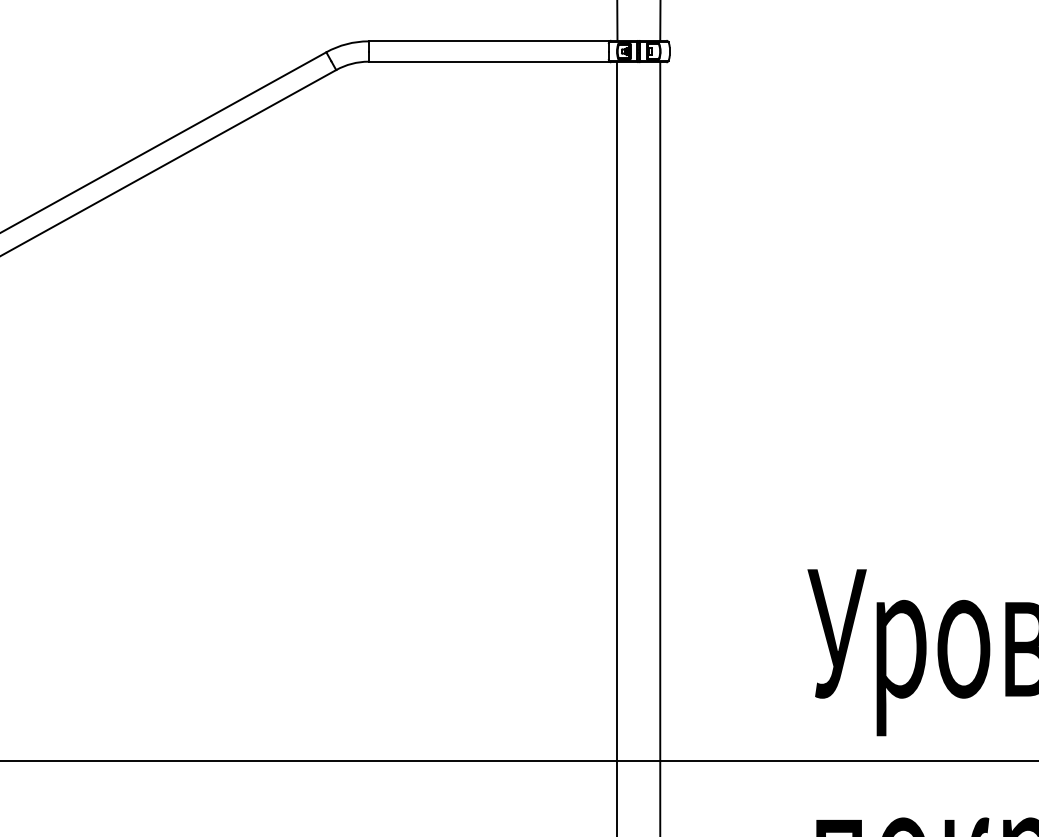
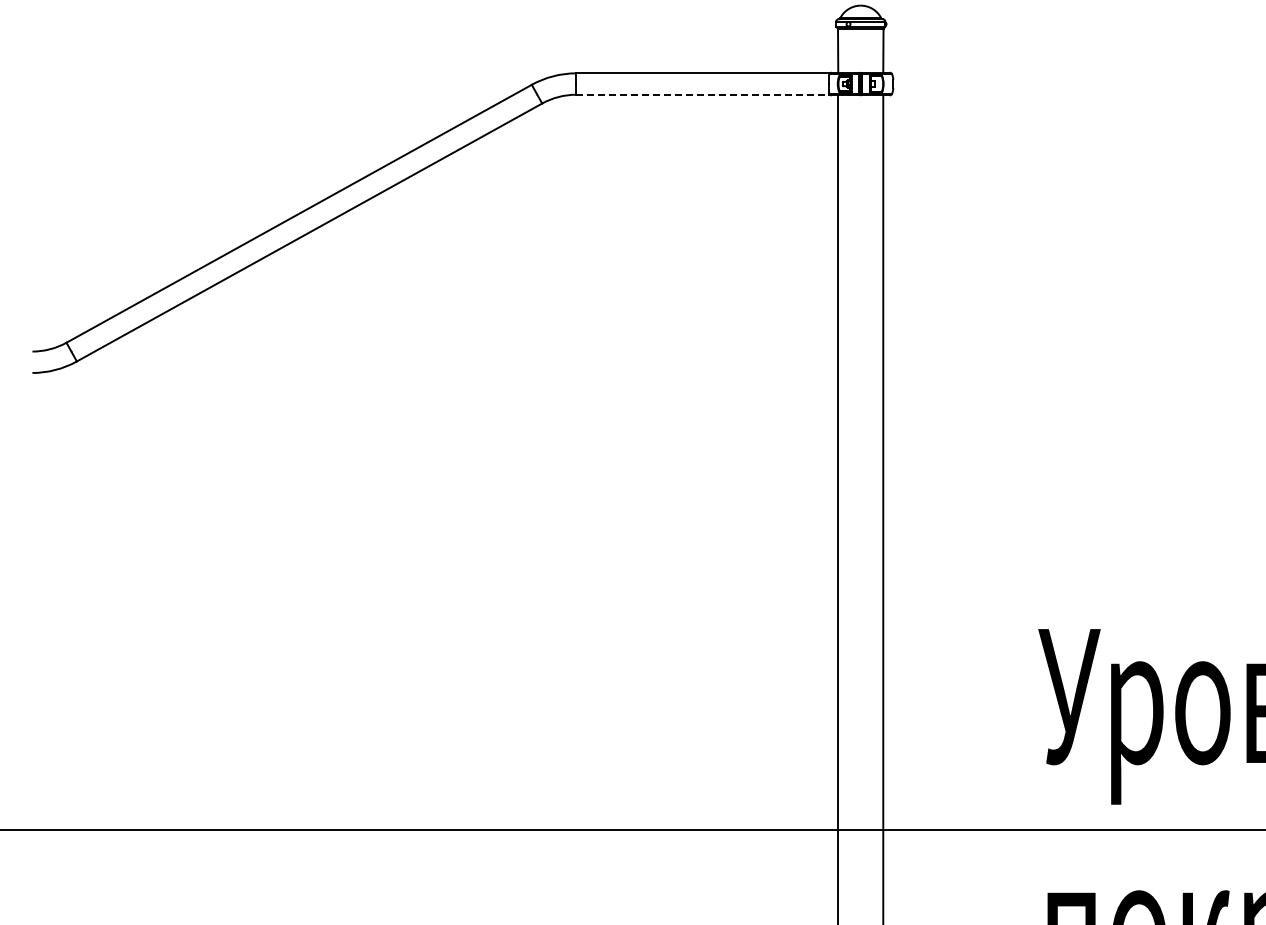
line: (489, 61) -> (703, 94), solid -> dashed

